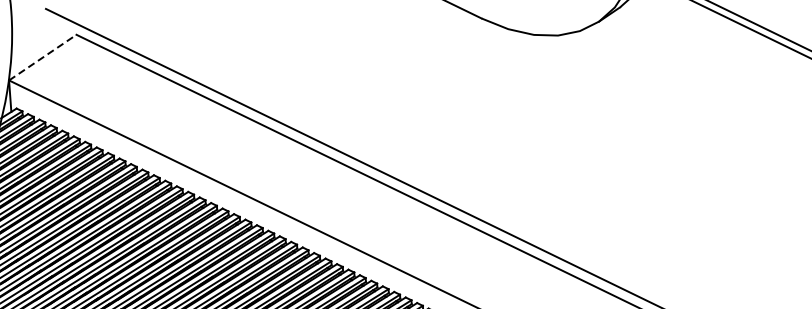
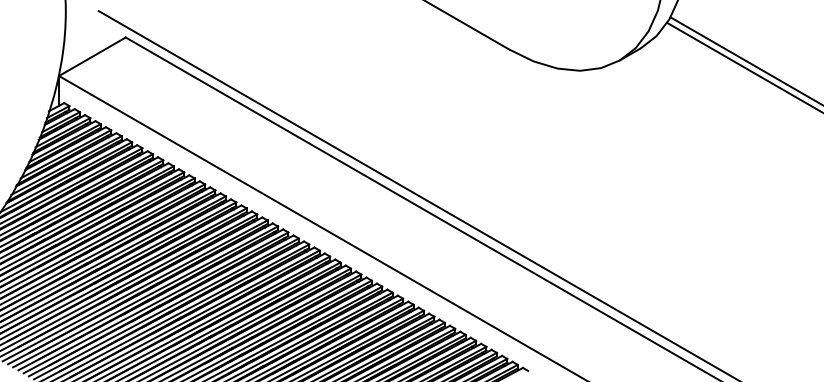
line: (42, 57) -> (92, 56), dashed -> solid

